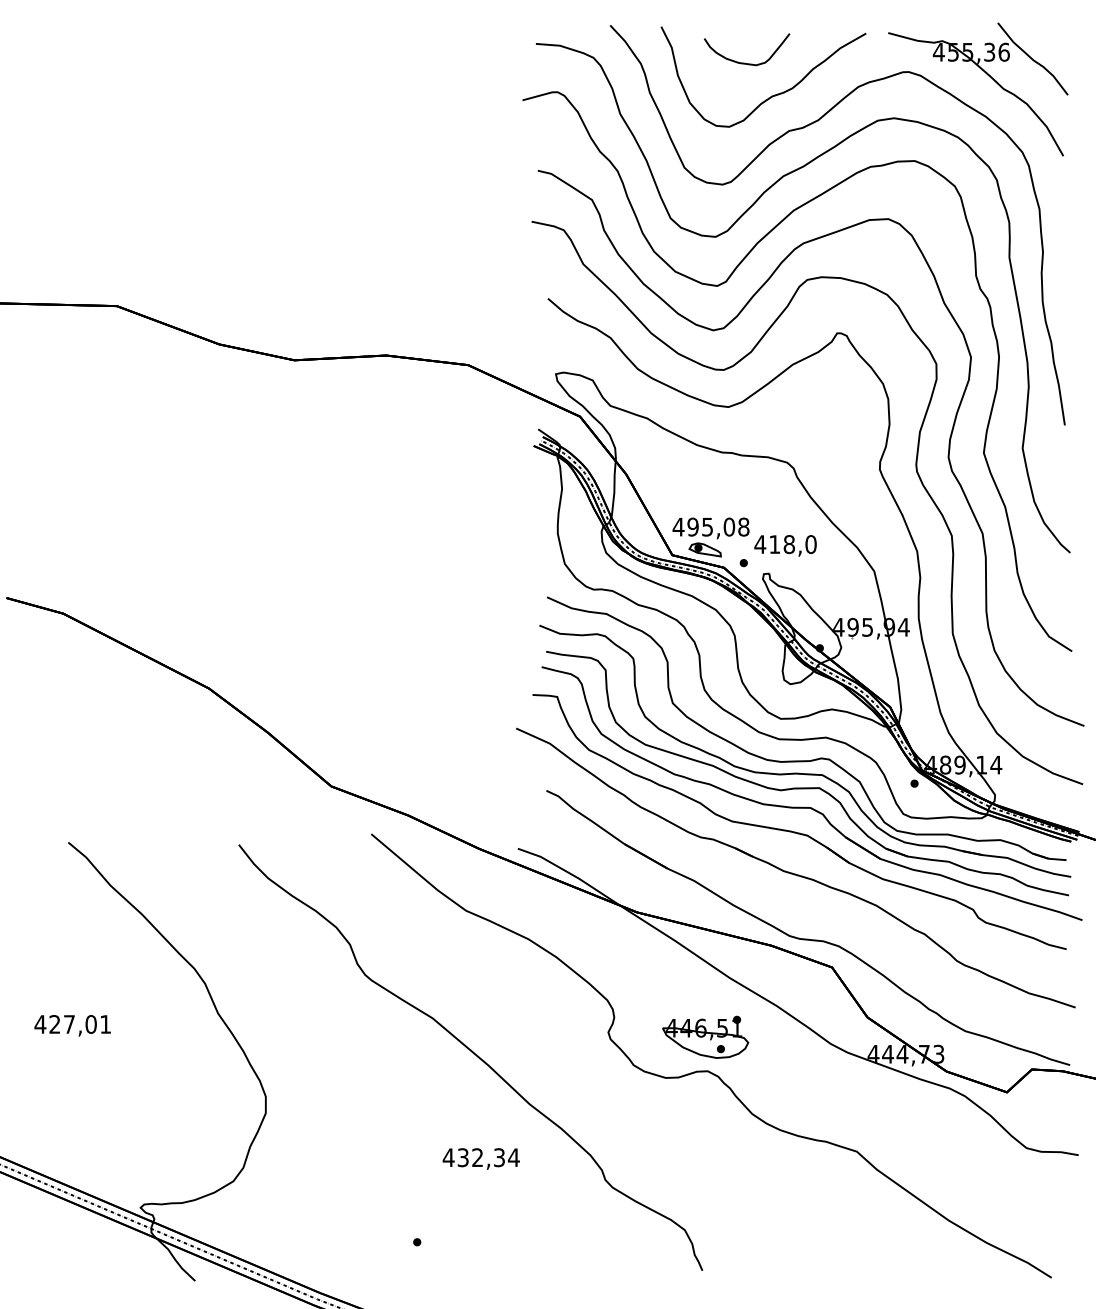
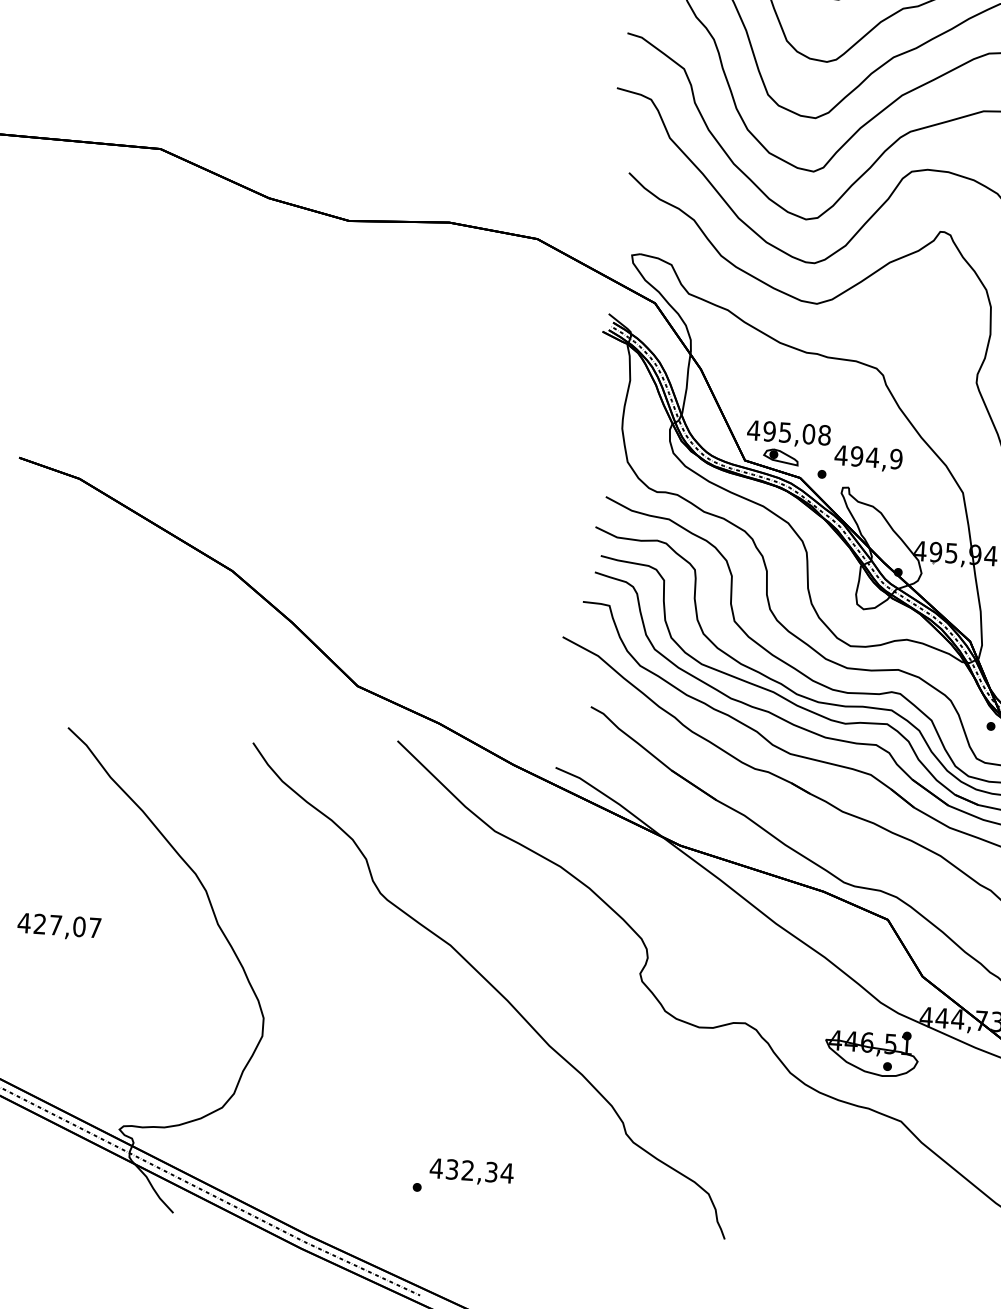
text: (792, 544) -> (876, 457), 418,0 -> 494,9
text: (105, 1024) -> (94, 927), 427,01 -> 427,07
part: (705, 1036) -> (871, 1051), moved
text: (480, 1158) -> (470, 1171), moved

